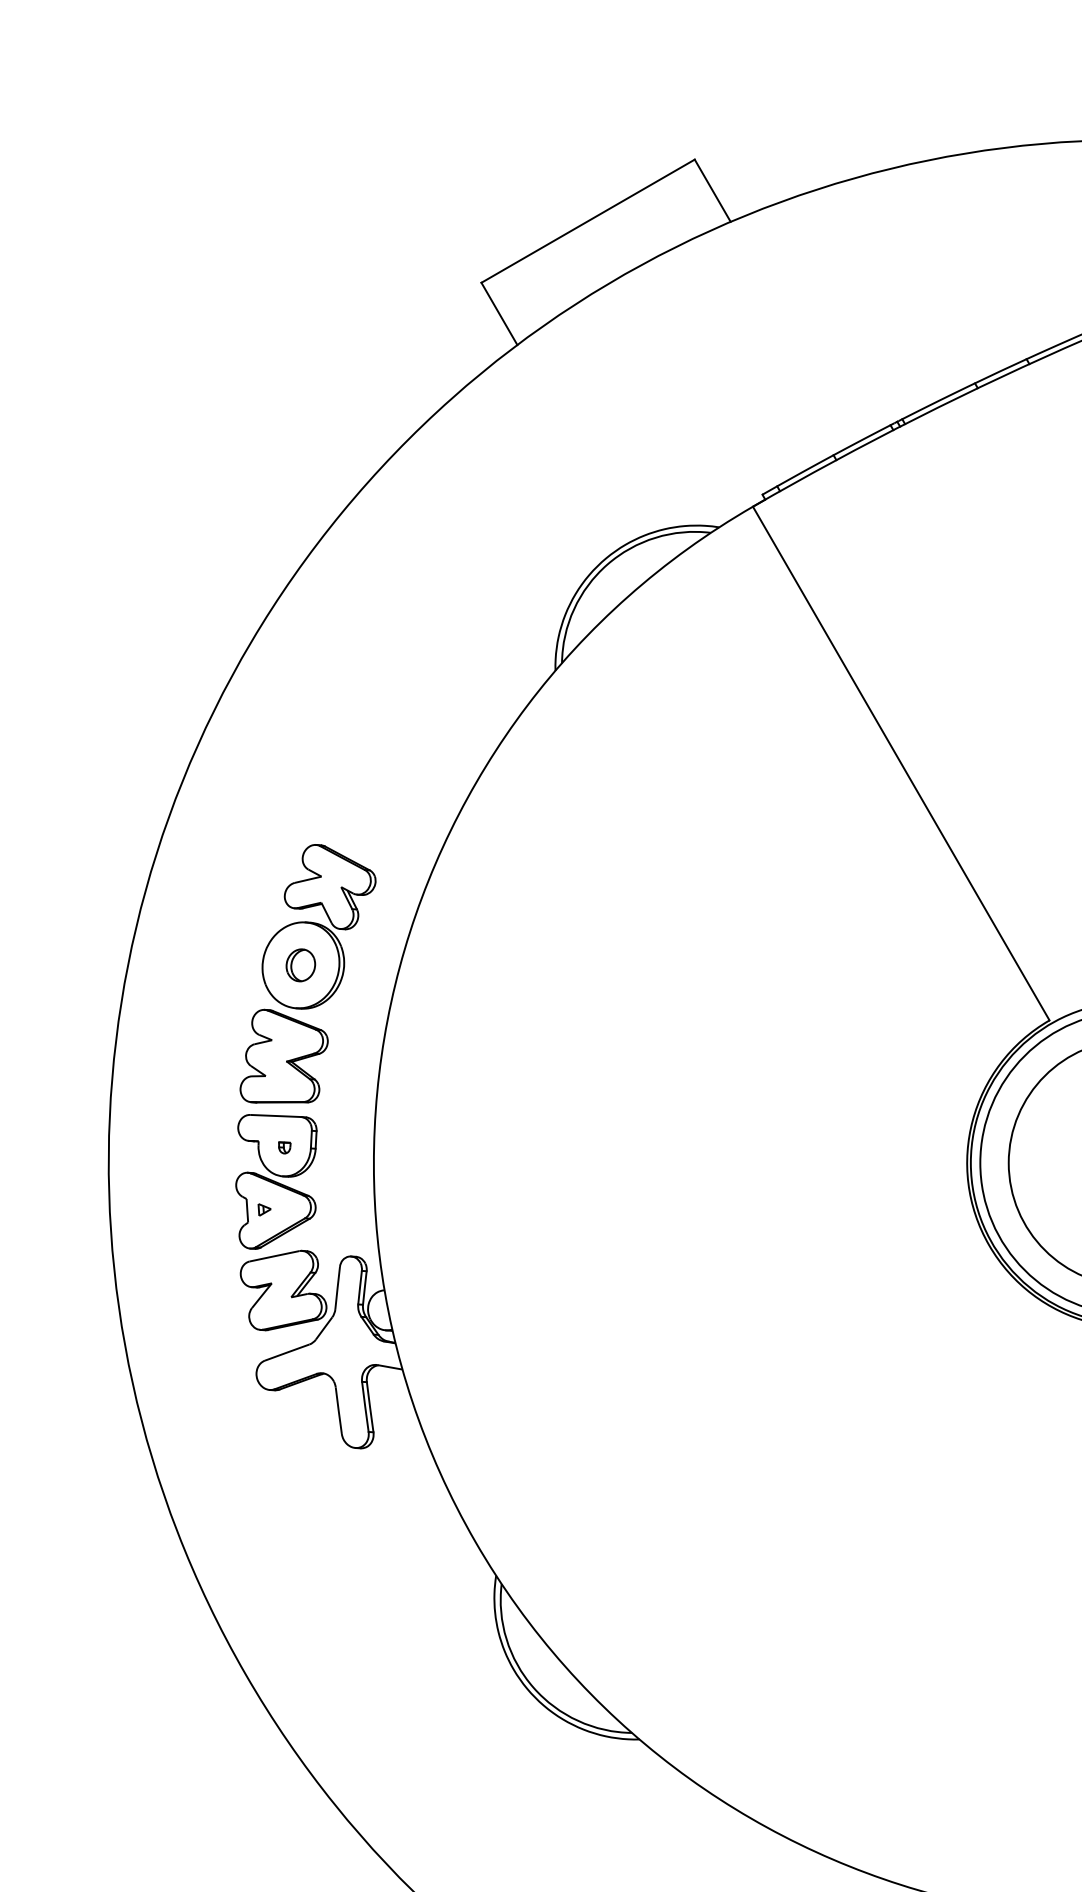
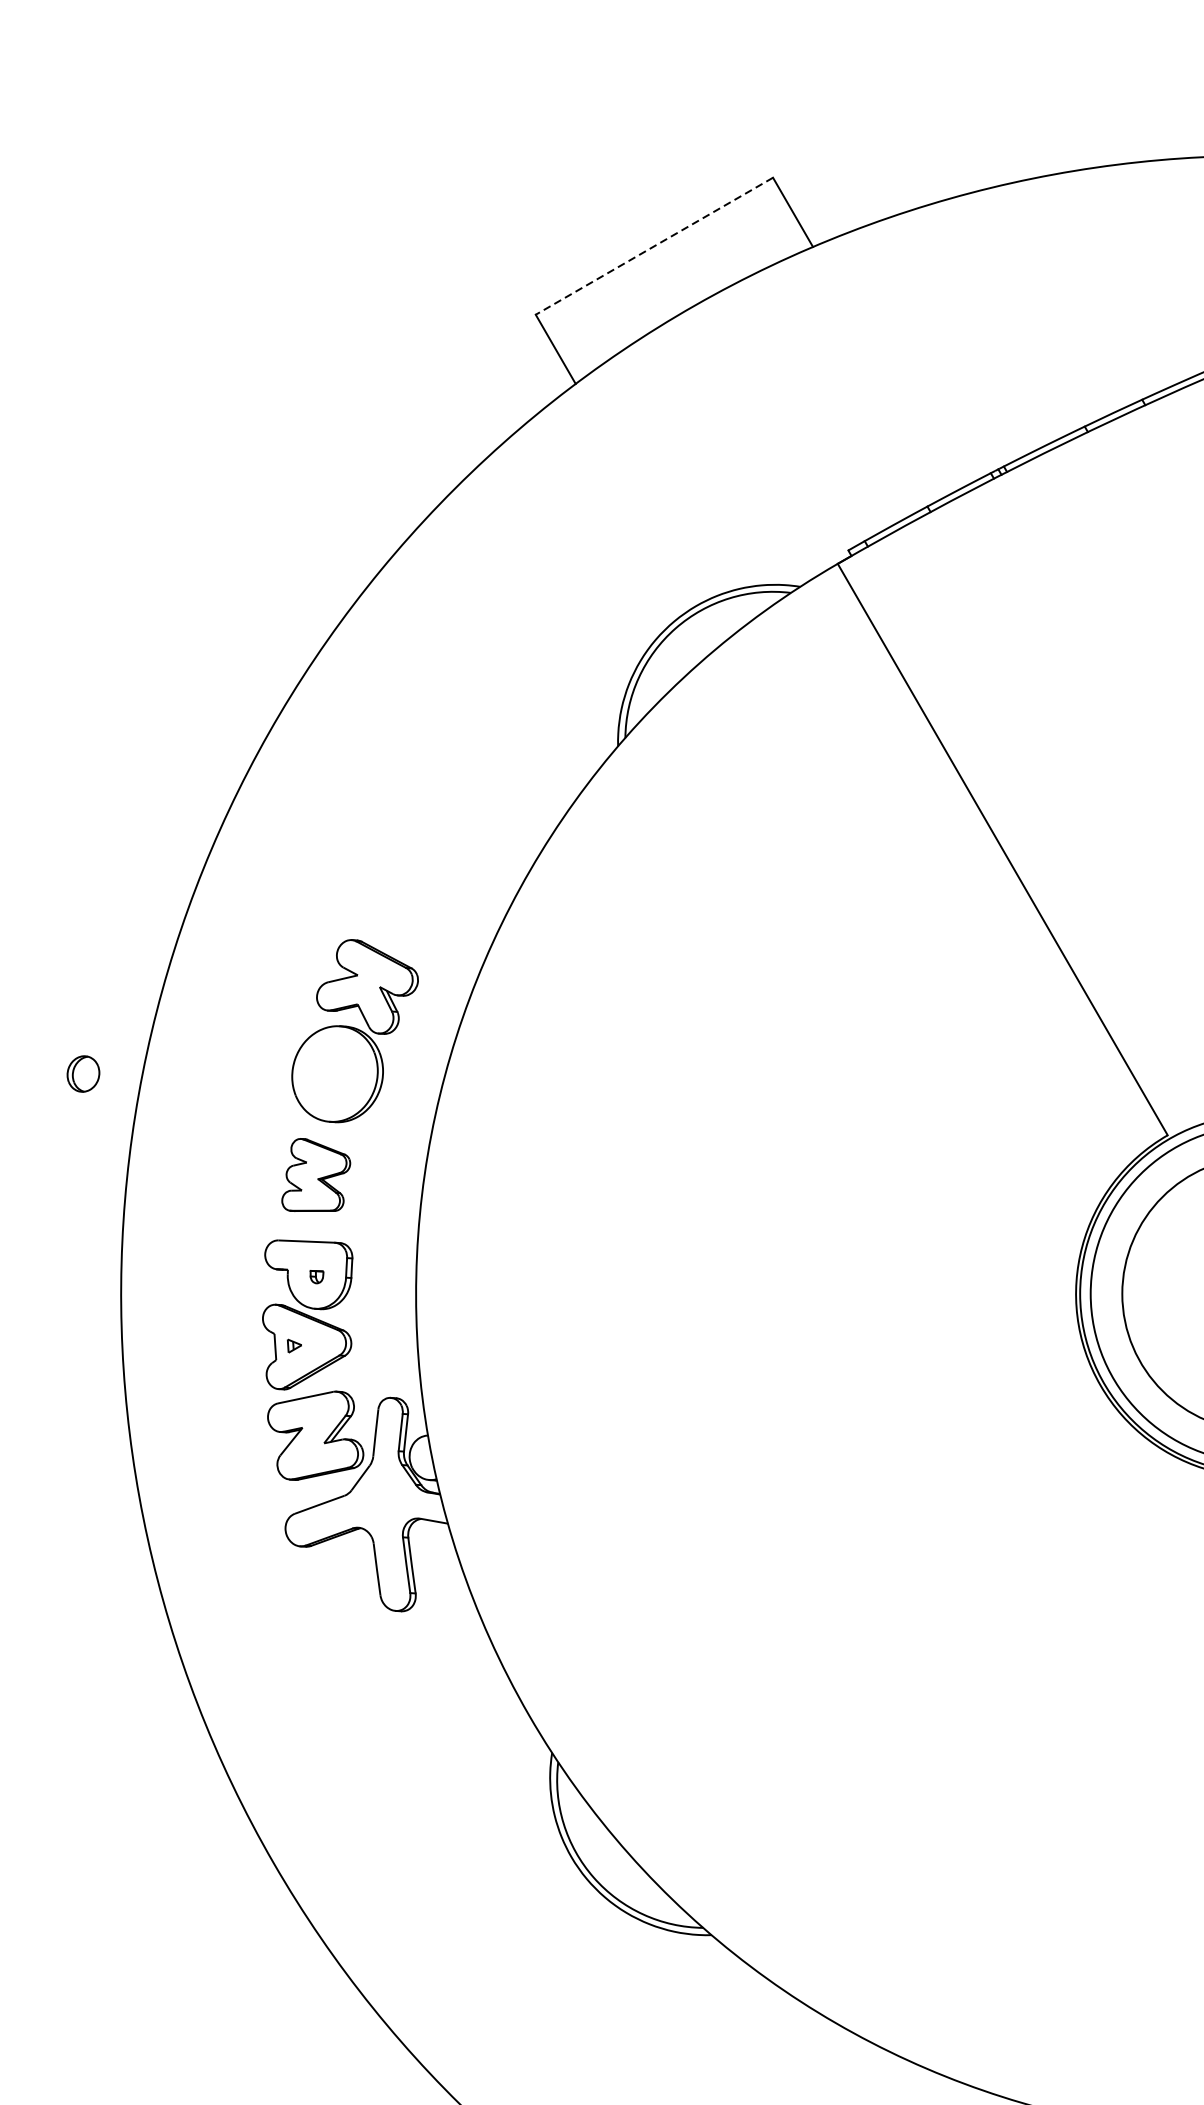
line: (587, 221) -> (653, 246), solid -> dashed
part: (300, 965) -> (83, 1074), moved
part: (283, 1055) -> (315, 1174), size x0.7

